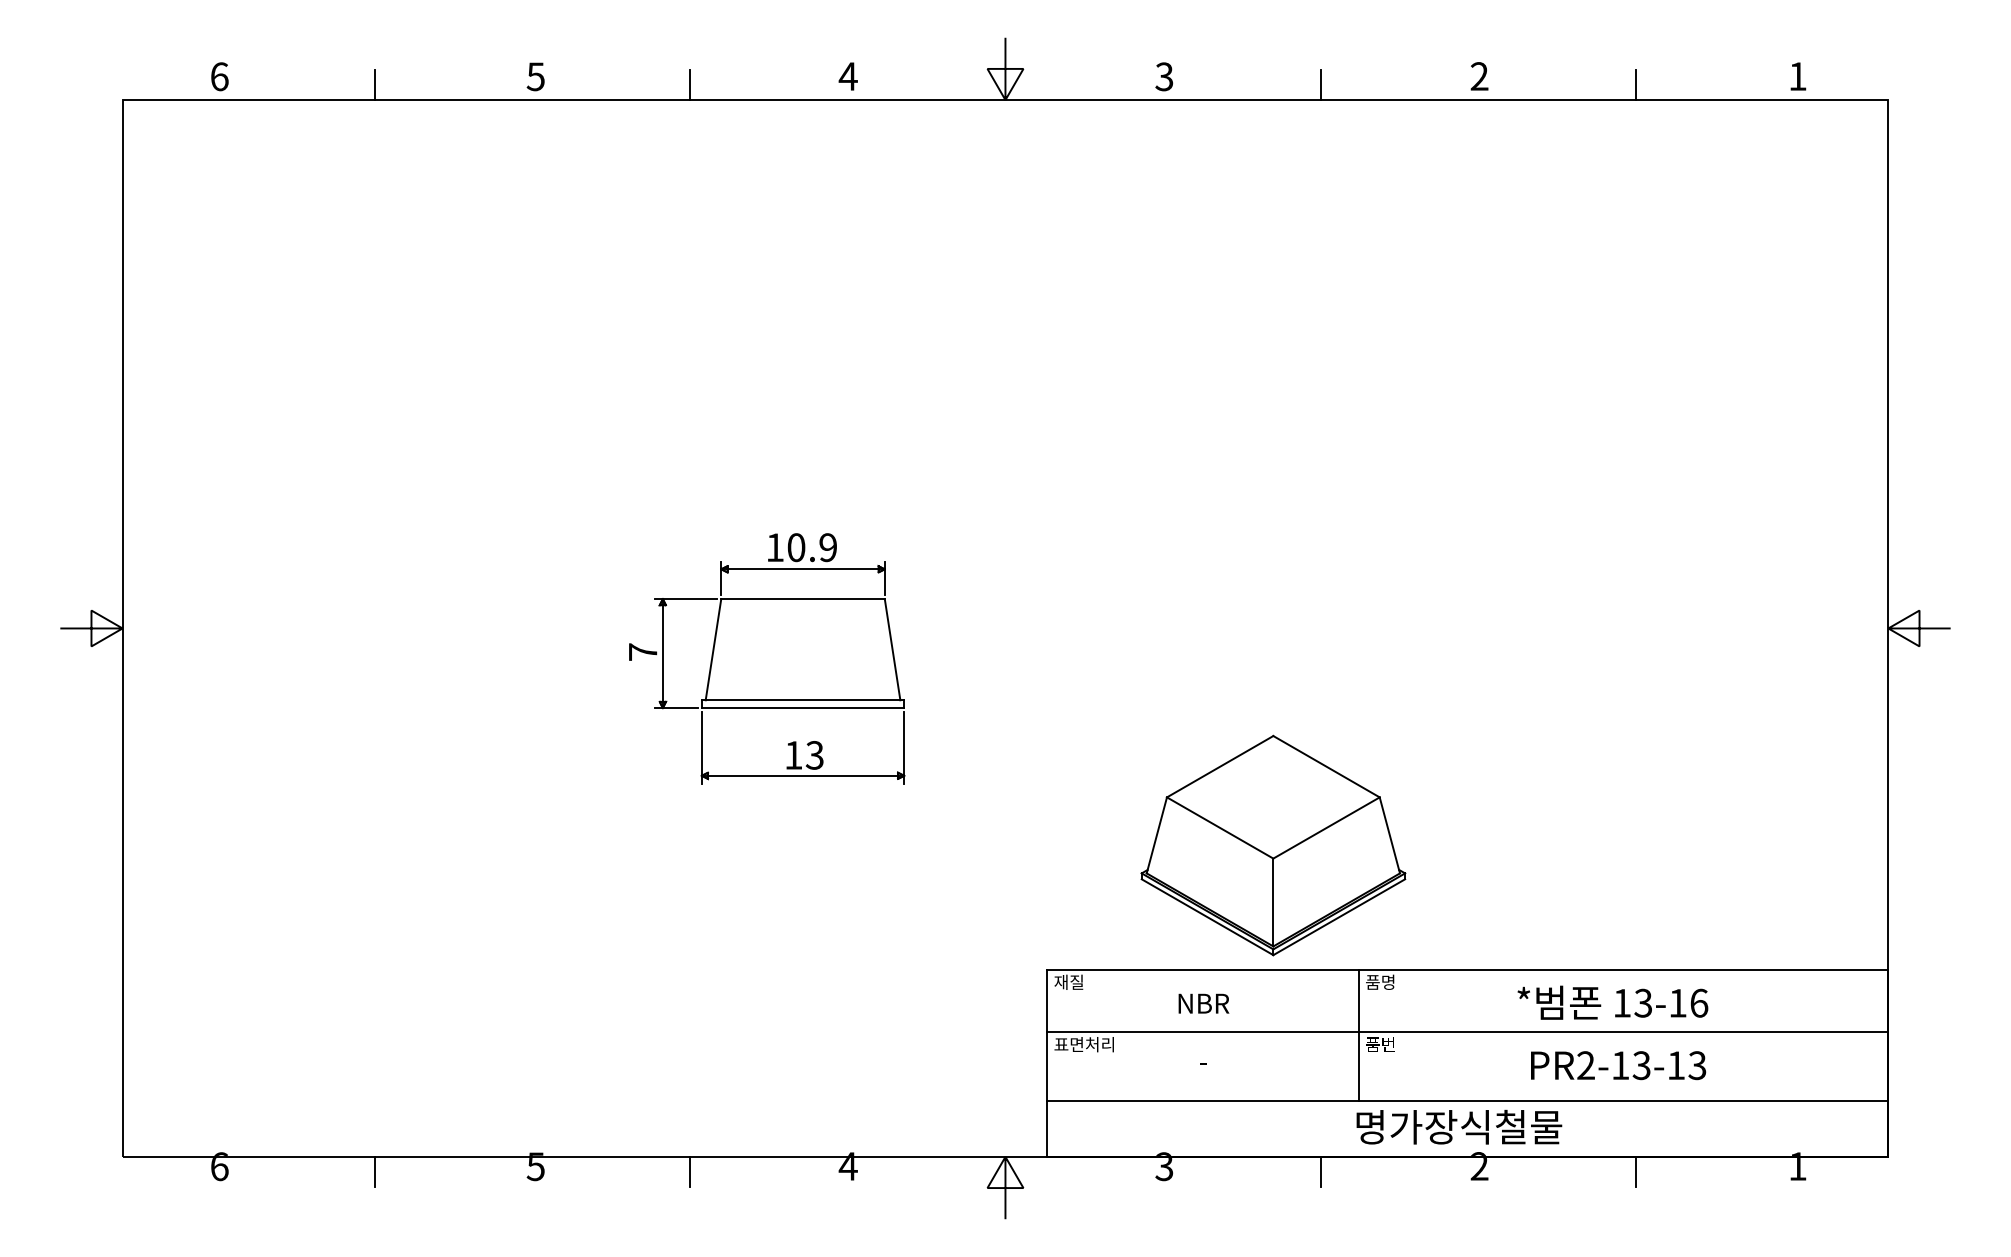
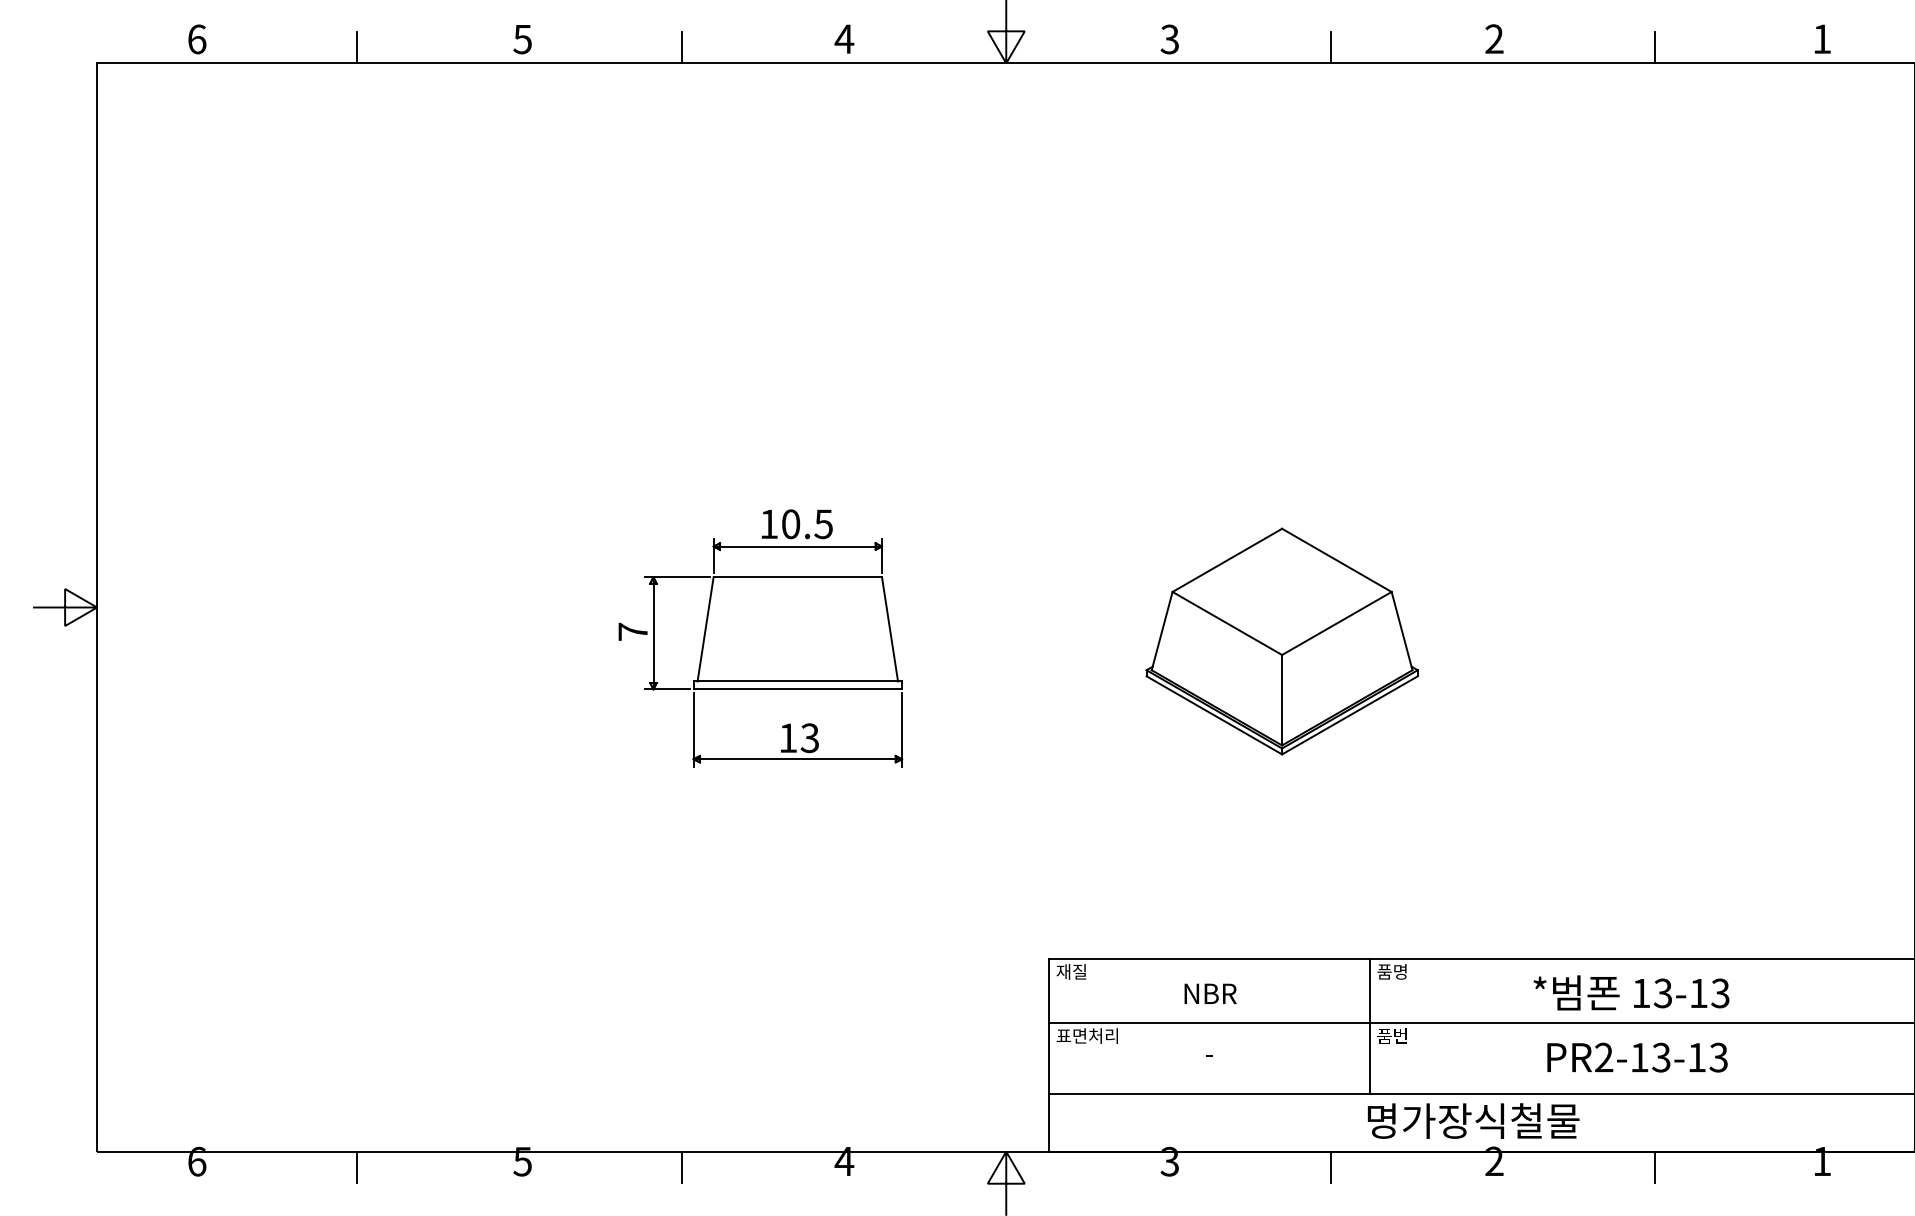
text: (827, 547) -> (823, 524), 10.9 -> 10.5
part: (1273, 845) -> (1282, 641), moved
text: (1699, 1002) -> (1720, 992), 13-16 -> 13-13

